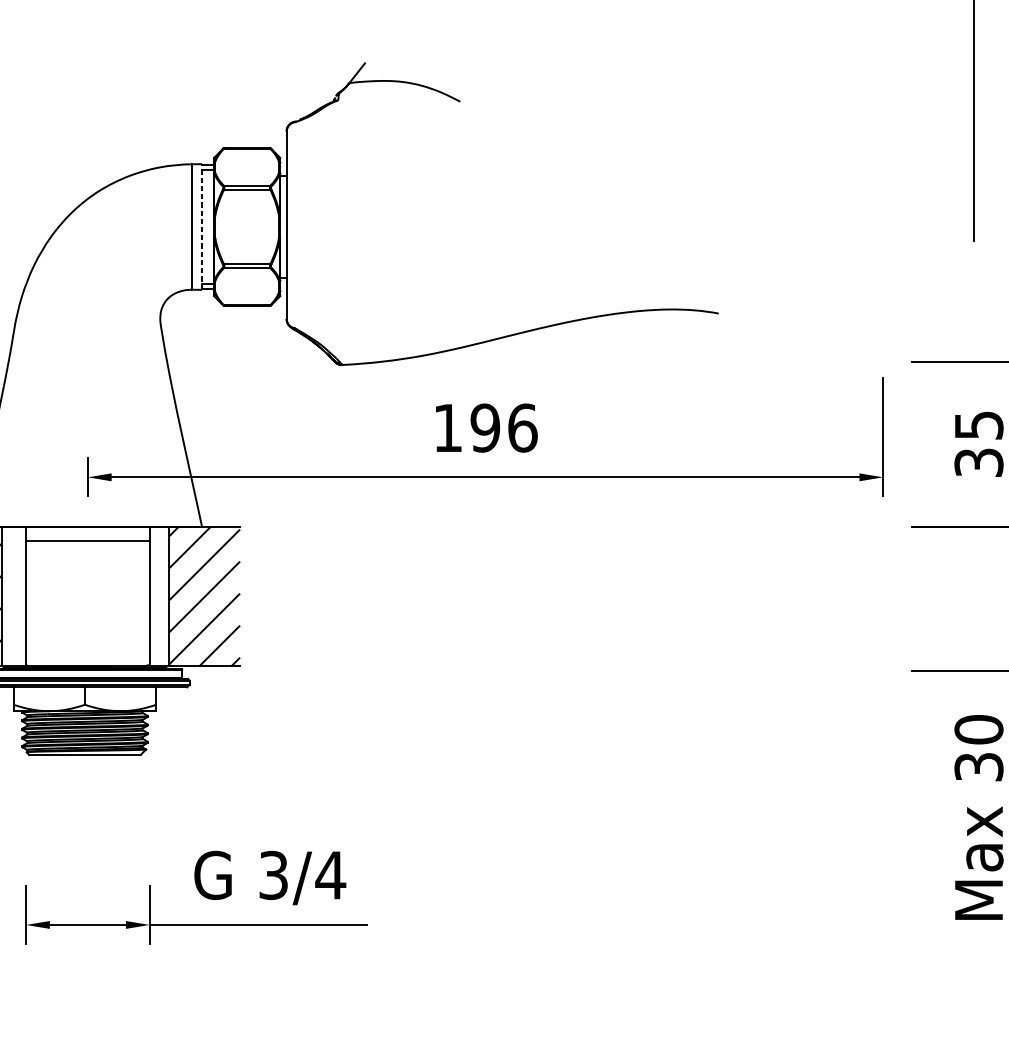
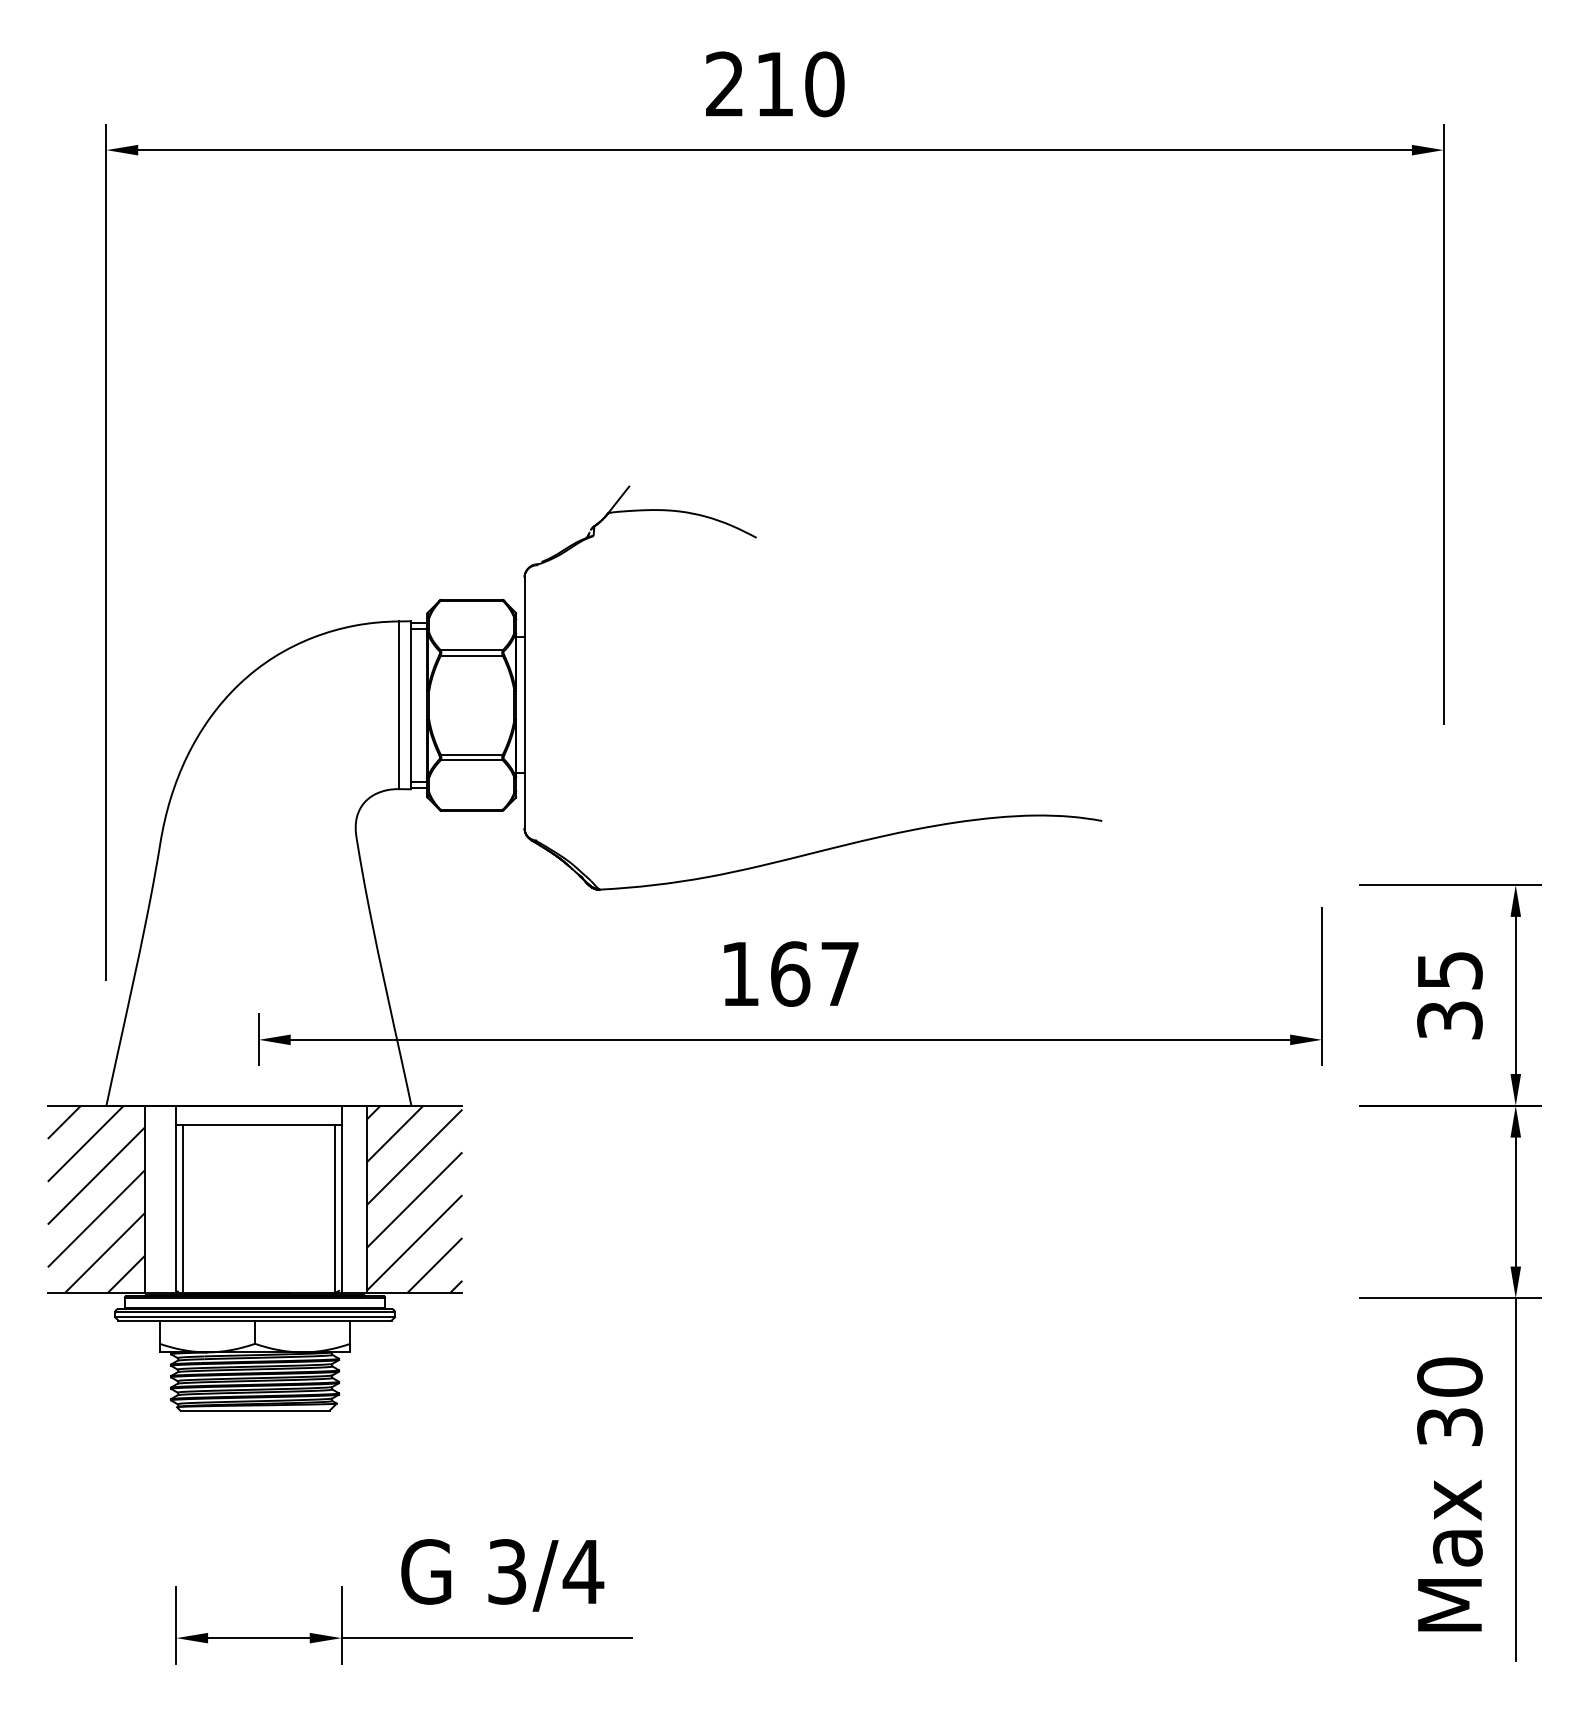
line: (202, 227) -> (411, 705), dashed -> solid
text: (504, 427) -> (815, 973), 196 -> 167
line: (30, 605) -> (182, 1210), added
line: (145, 605) -> (335, 1210), added

